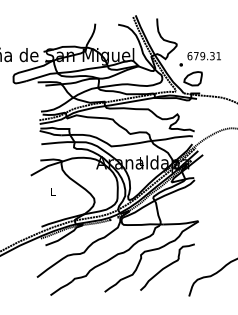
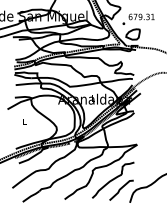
curve: (177, 279) -> (120, 189), added

